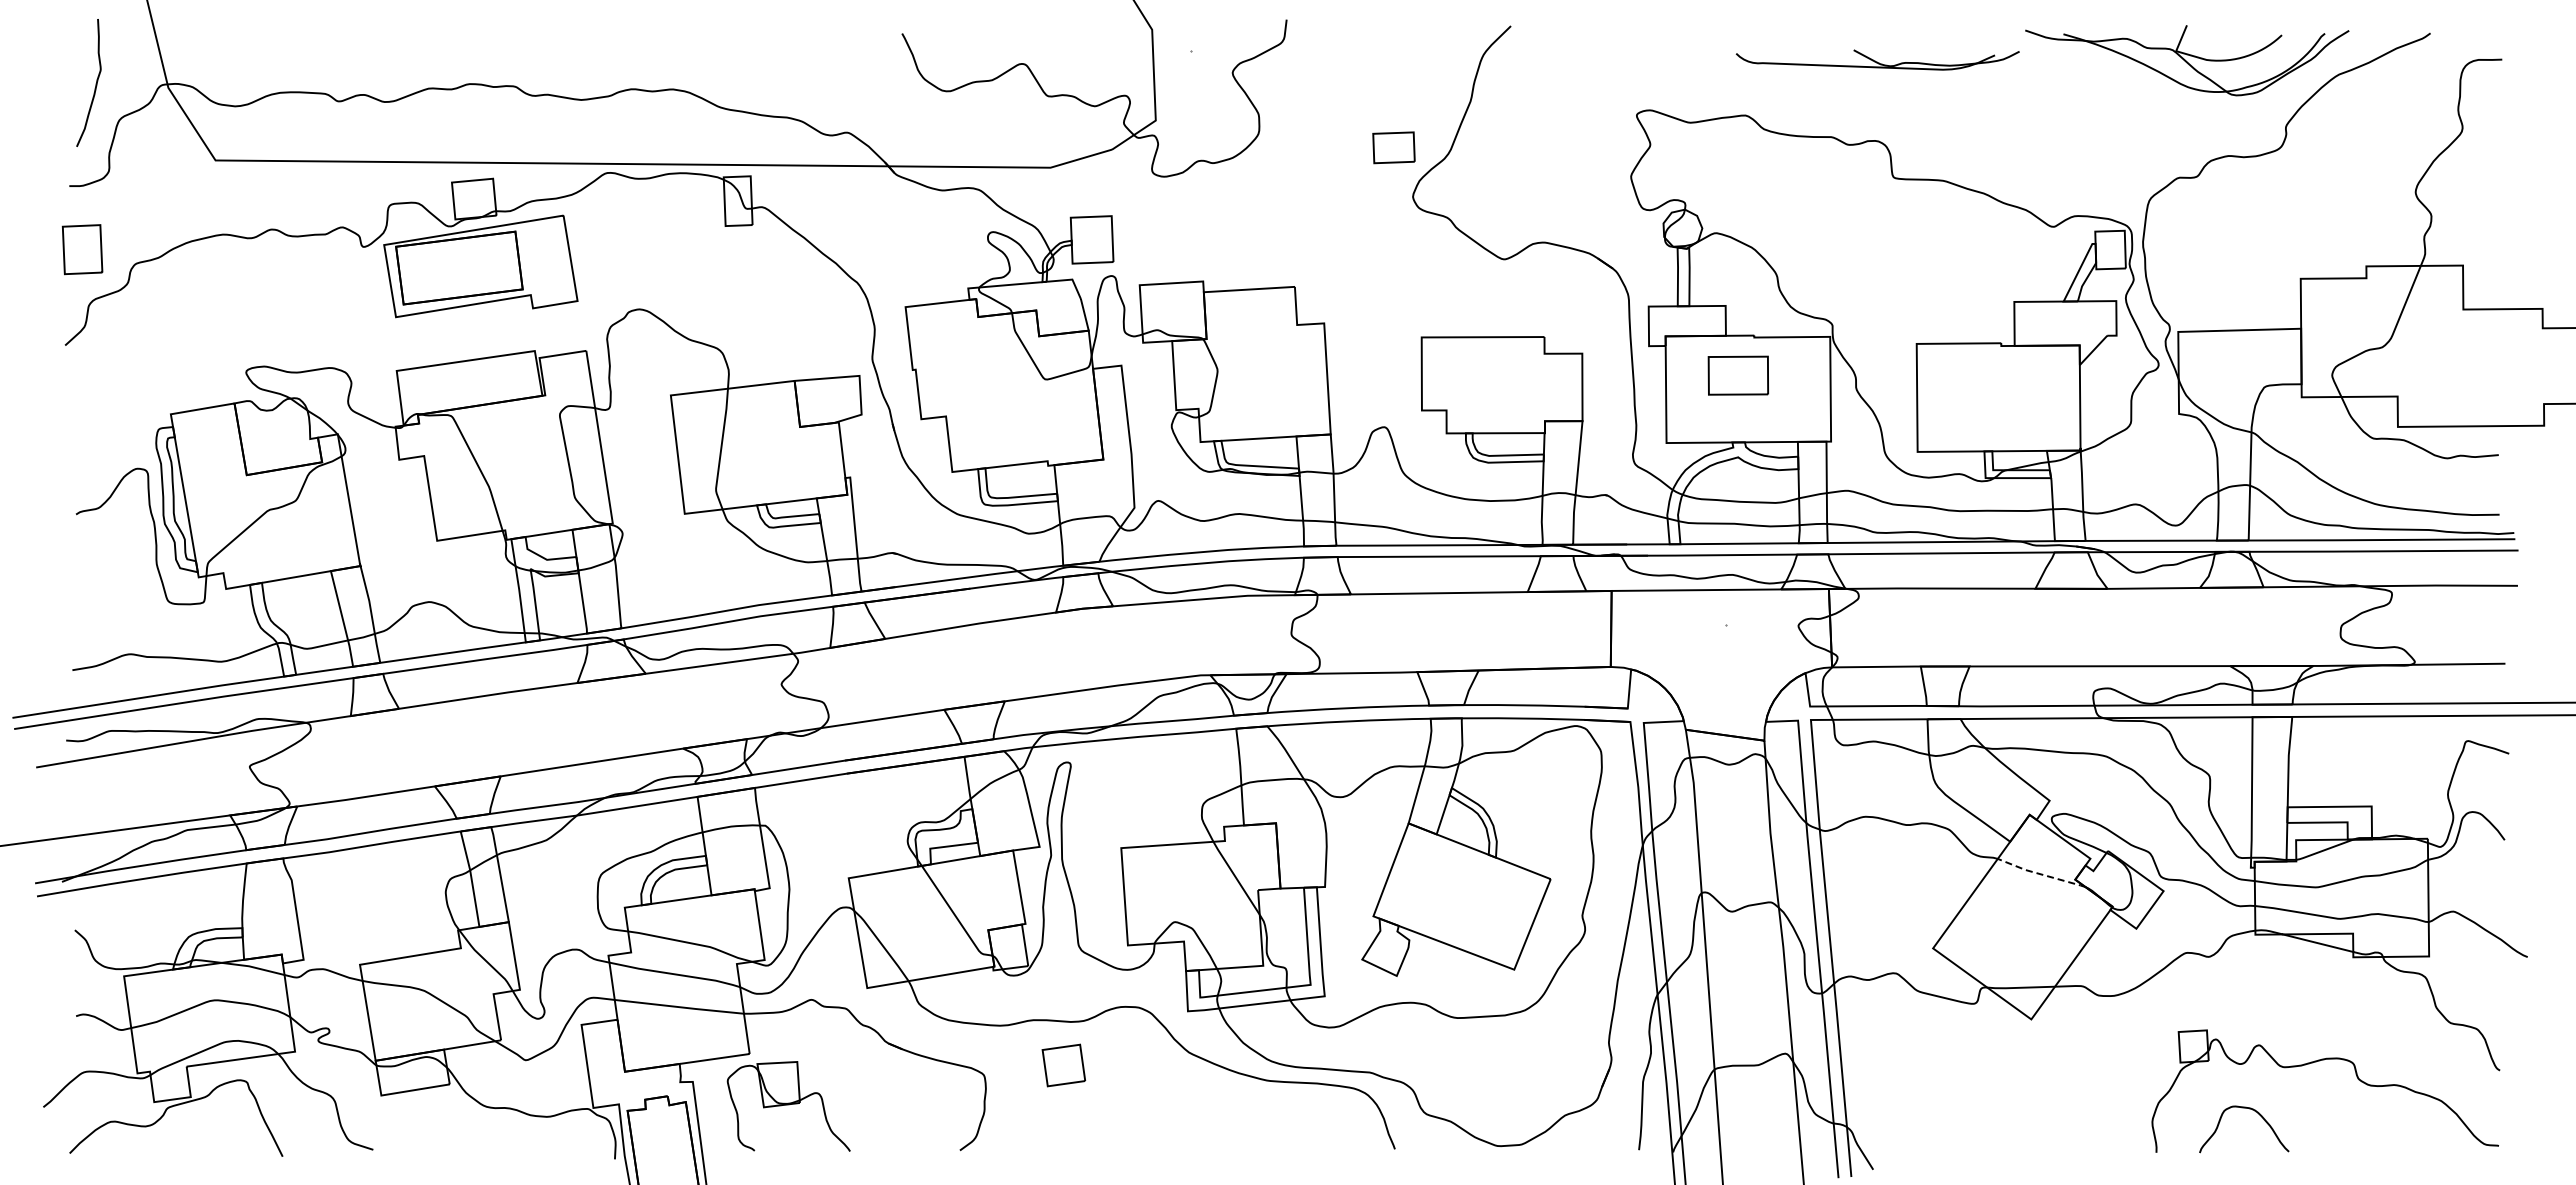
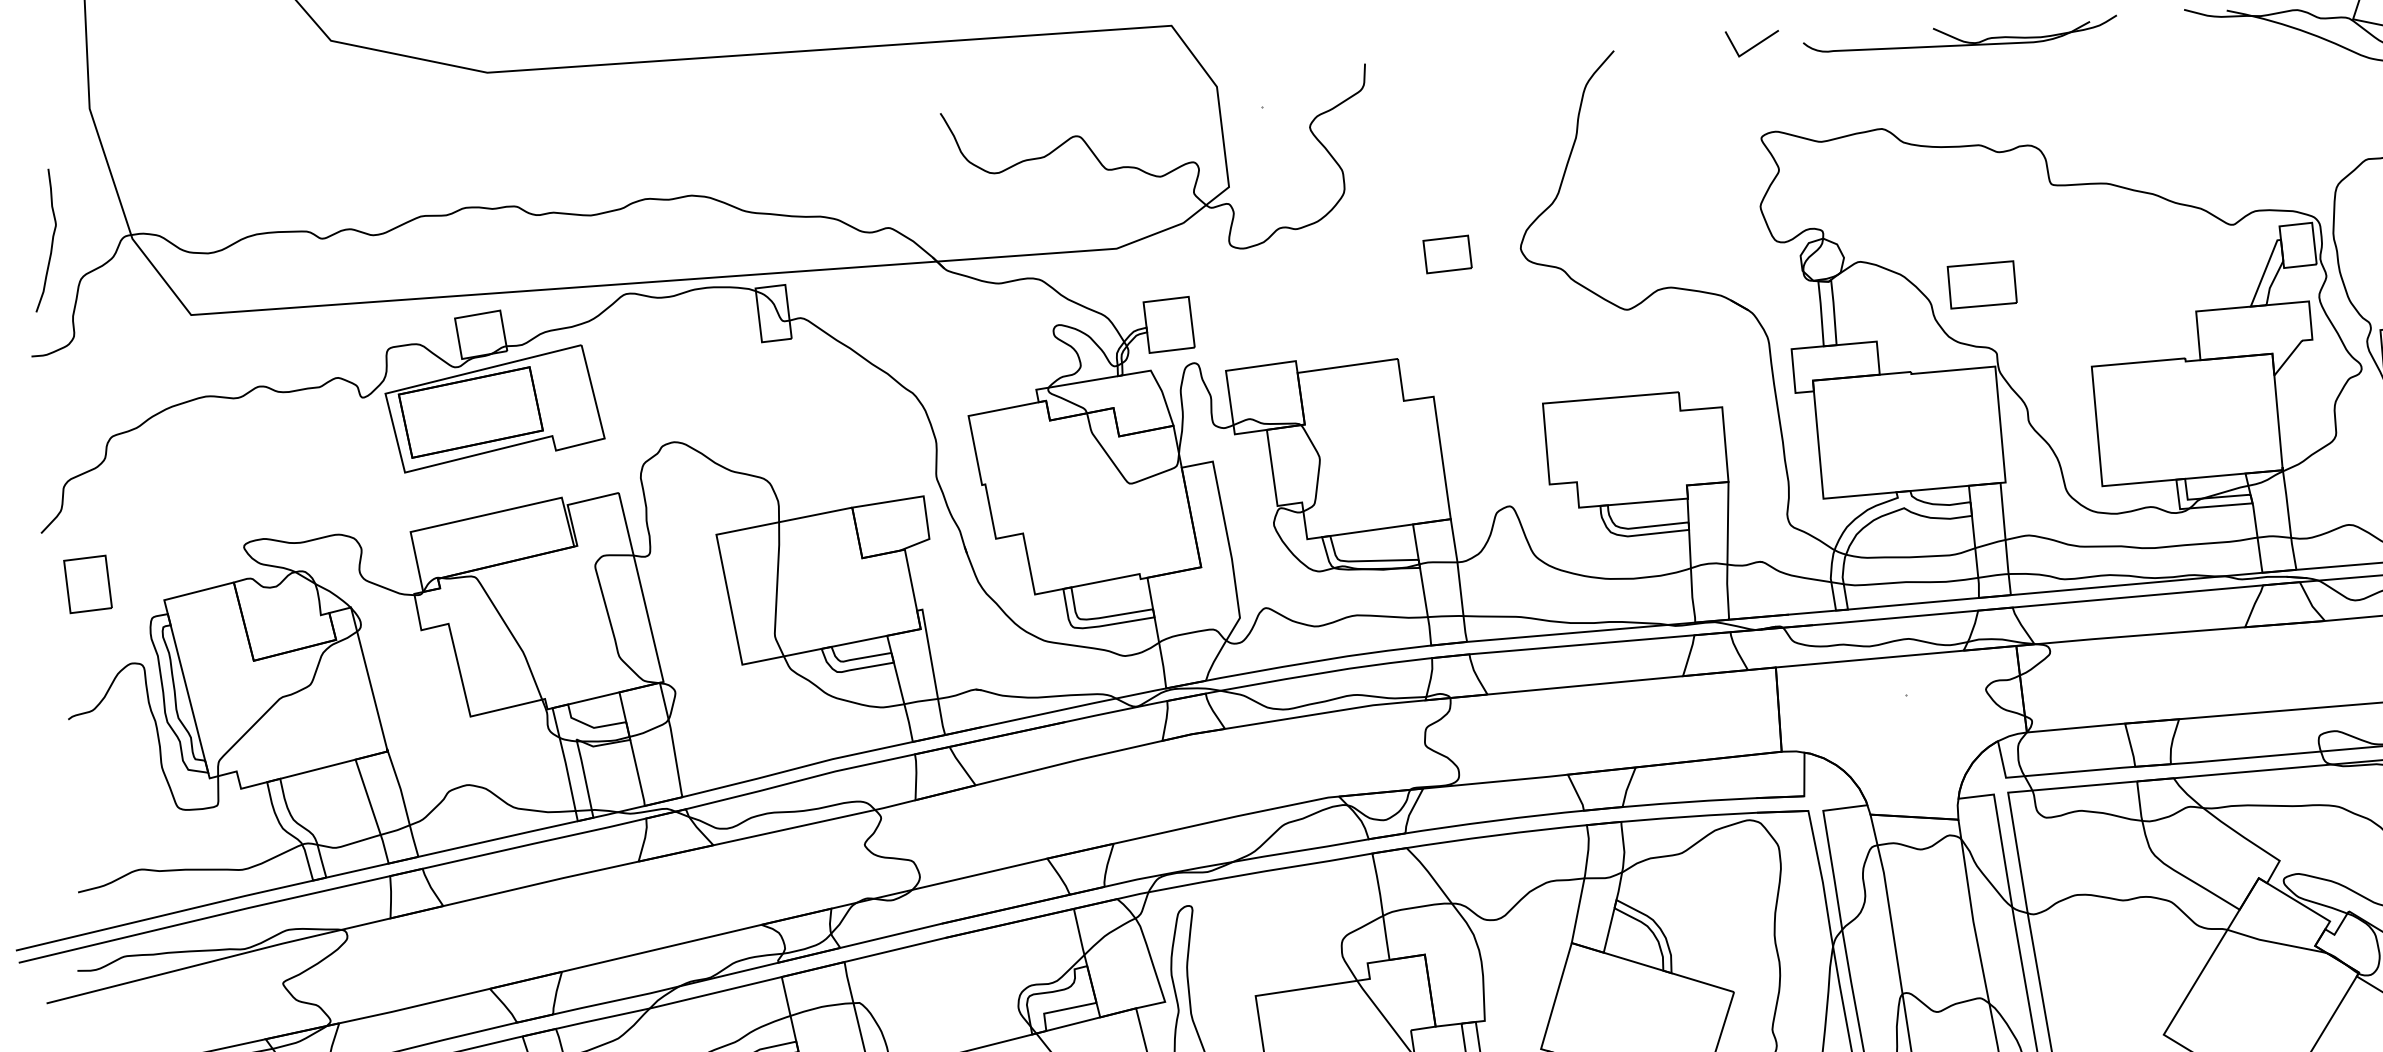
line: (1636, 31) -> (1753, 45), added
part: (1877, 59) -> (1960, 36), moved
part: (1393, 147) -> (1447, 254), moved
part: (82, 249) -> (87, 584), moved
part: (1737, 375) -> (1981, 284), moved
line: (2040, 874) -> (2276, 943), dashed -> solid

